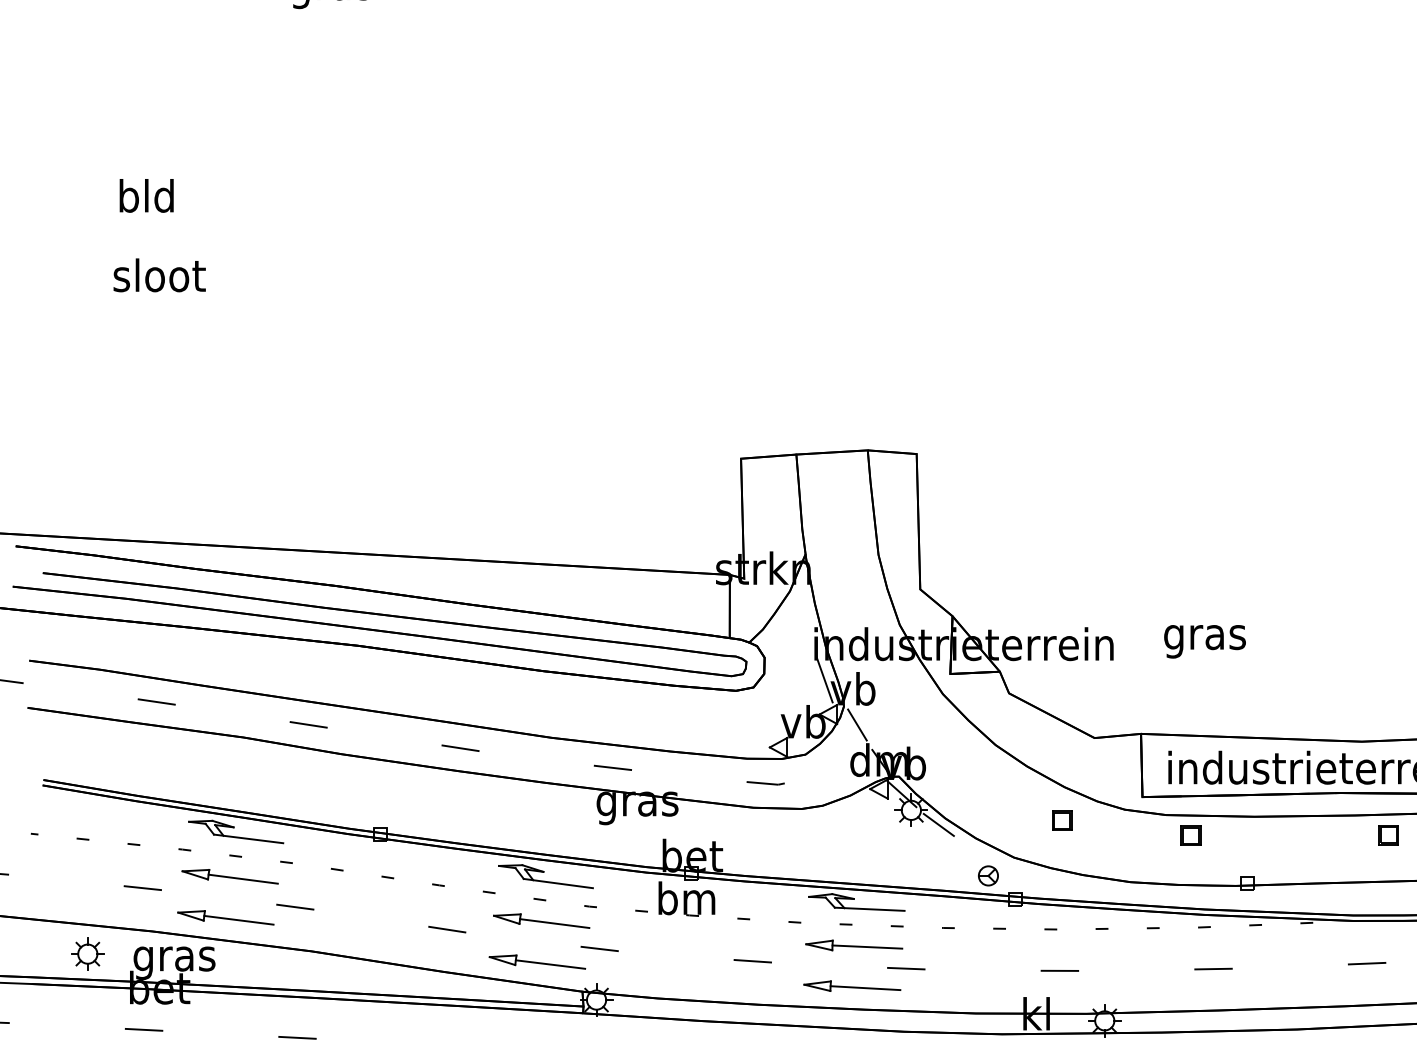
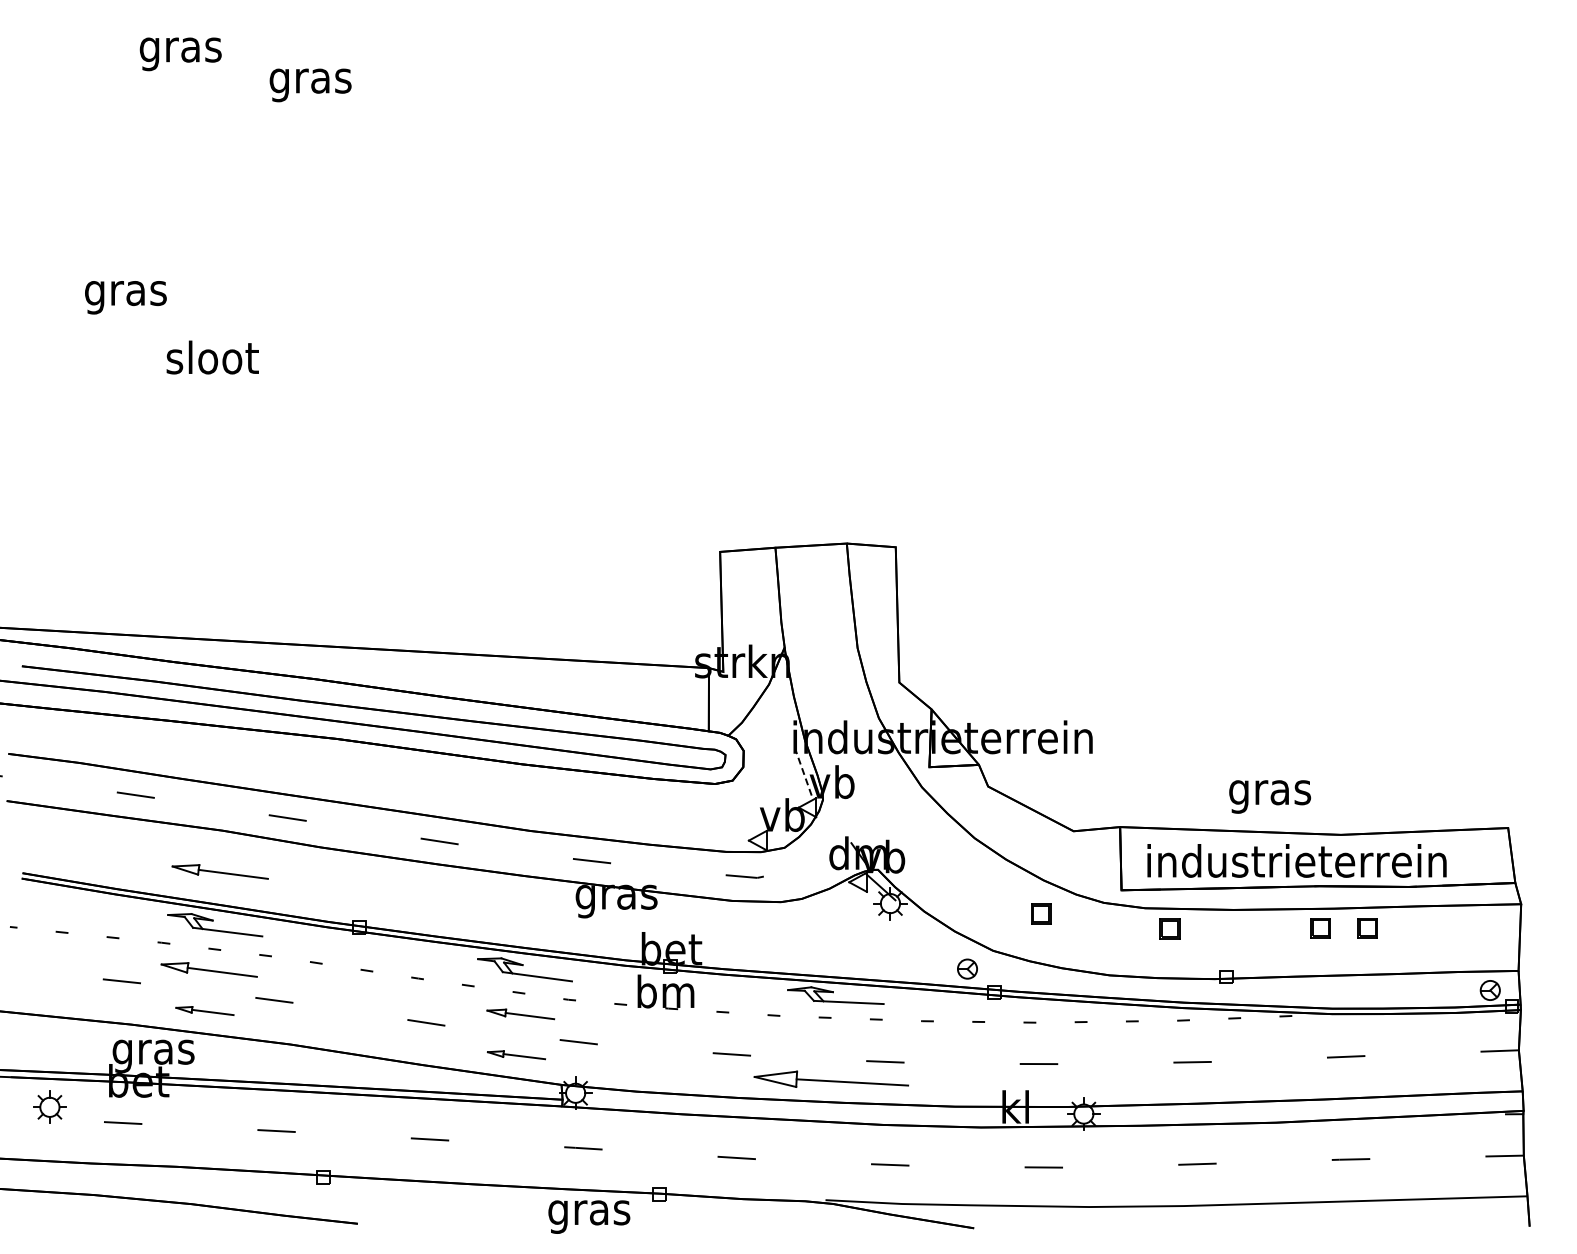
text: (146, 200) -> (125, 293), bld -> gras
text: (159, 275) -> (212, 357), moved
text: (1205, 641) -> (1270, 796), moved
line: (824, 679) -> (803, 772), solid -> dashed
line: (857, 724) -> (836, 817), removed
part: (240, 778) -> (219, 871), added
line: (938, 825) -> (917, 918), removed
part: (1341, 835) -> (1320, 928), added
part: (225, 917) -> (204, 1010), size x0.6
part: (541, 921) -> (520, 1014), size x0.7
part: (854, 945) -> (833, 1038), removed
part: (87, 953) -> (49, 1106), moved
part: (537, 961) -> (516, 1054), size x0.6
part: (852, 986) -> (831, 1079), size x1.6

